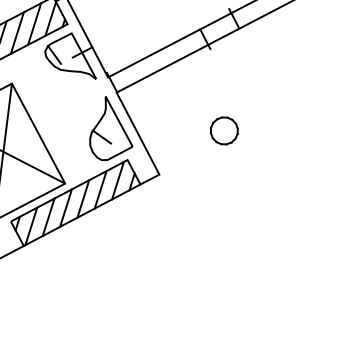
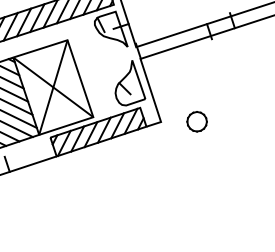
part: (223, 130) -> (196, 121), moved

